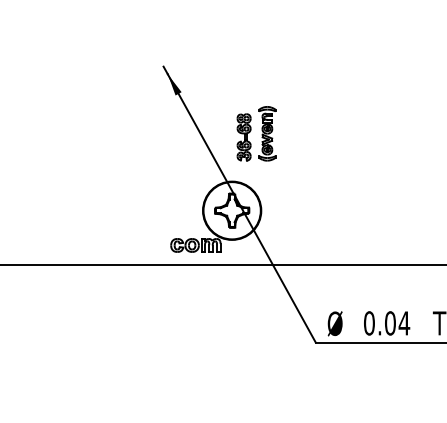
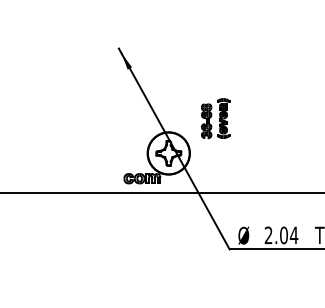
part: (256, 133) -> (215, 118), moved
text: (369, 323) -> (268, 235), 0.04 -> 2.04

